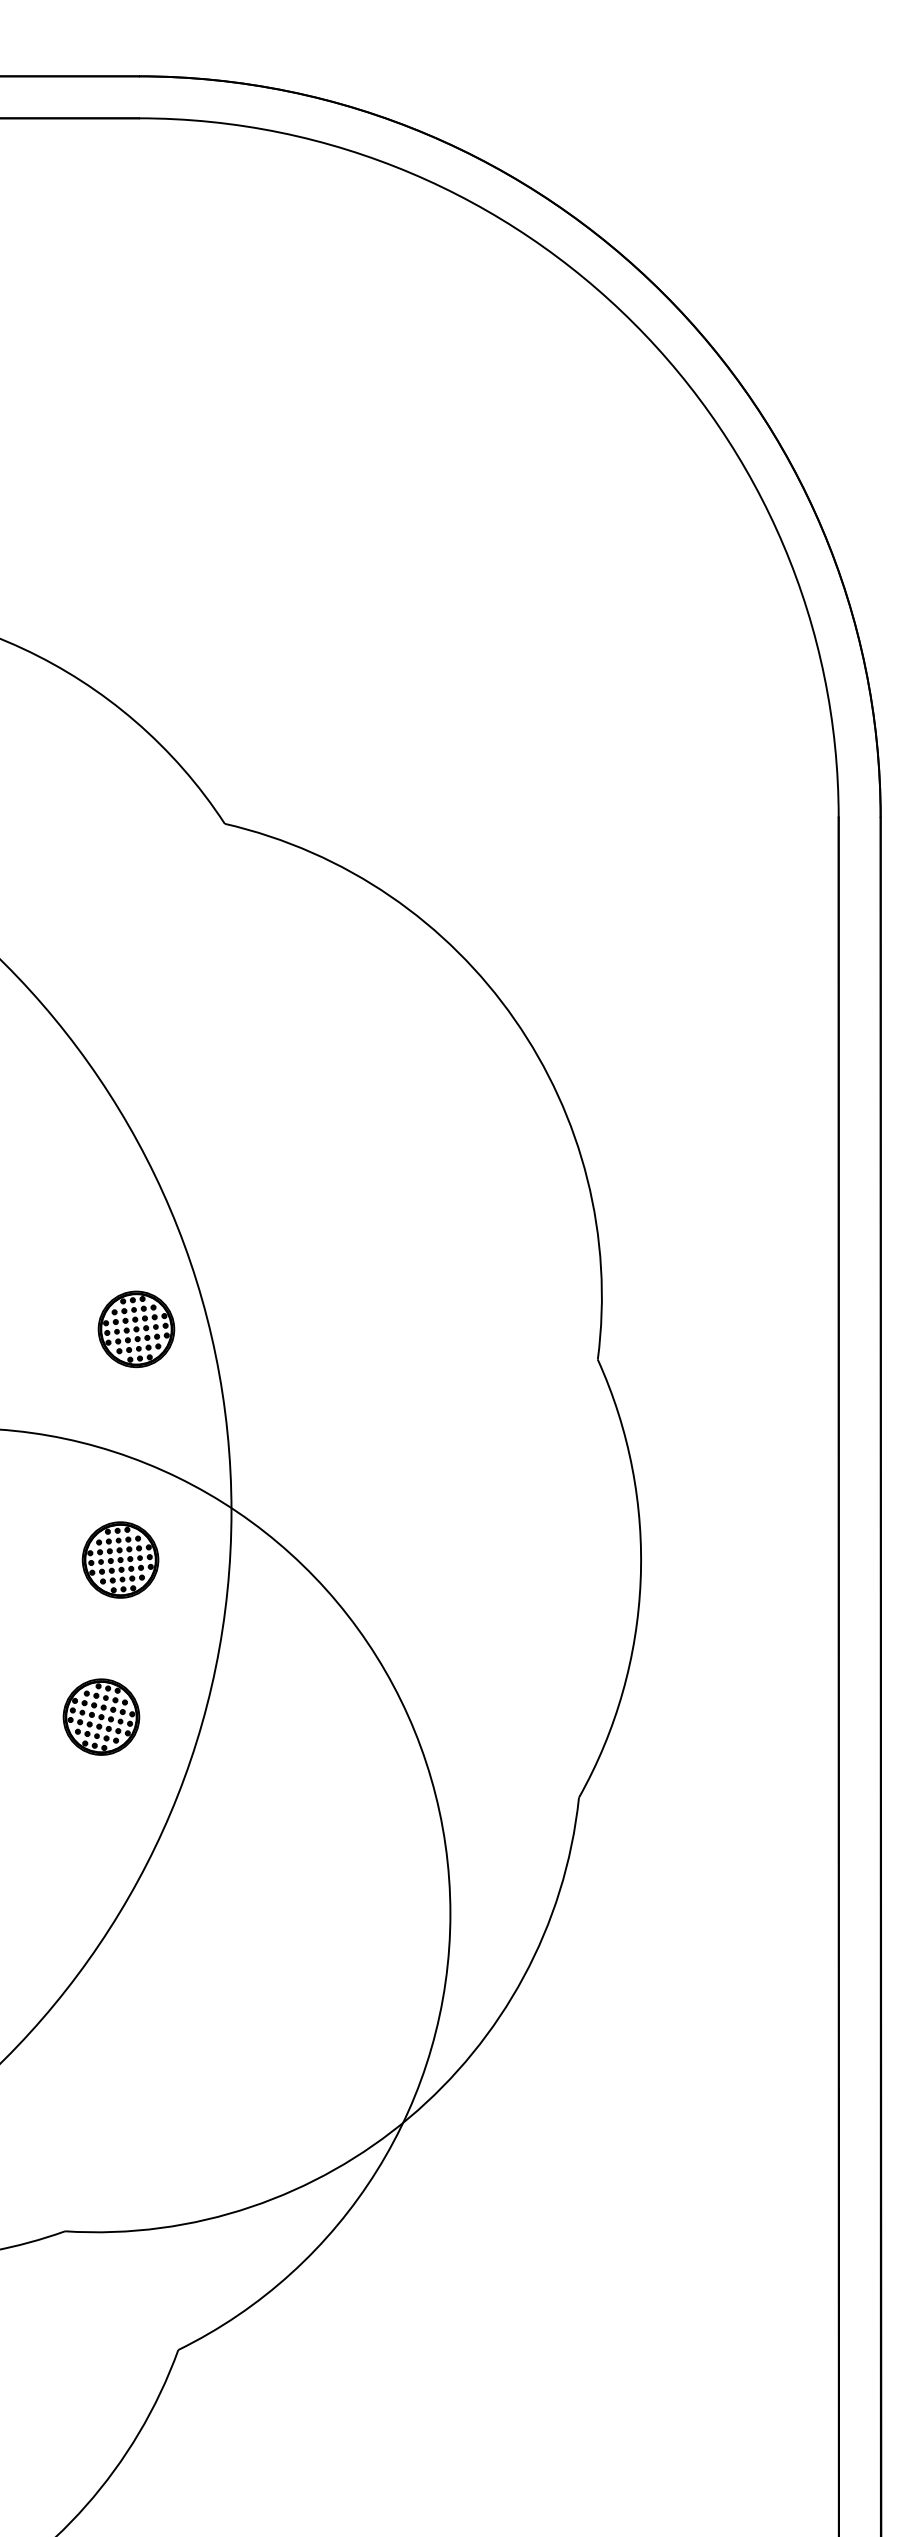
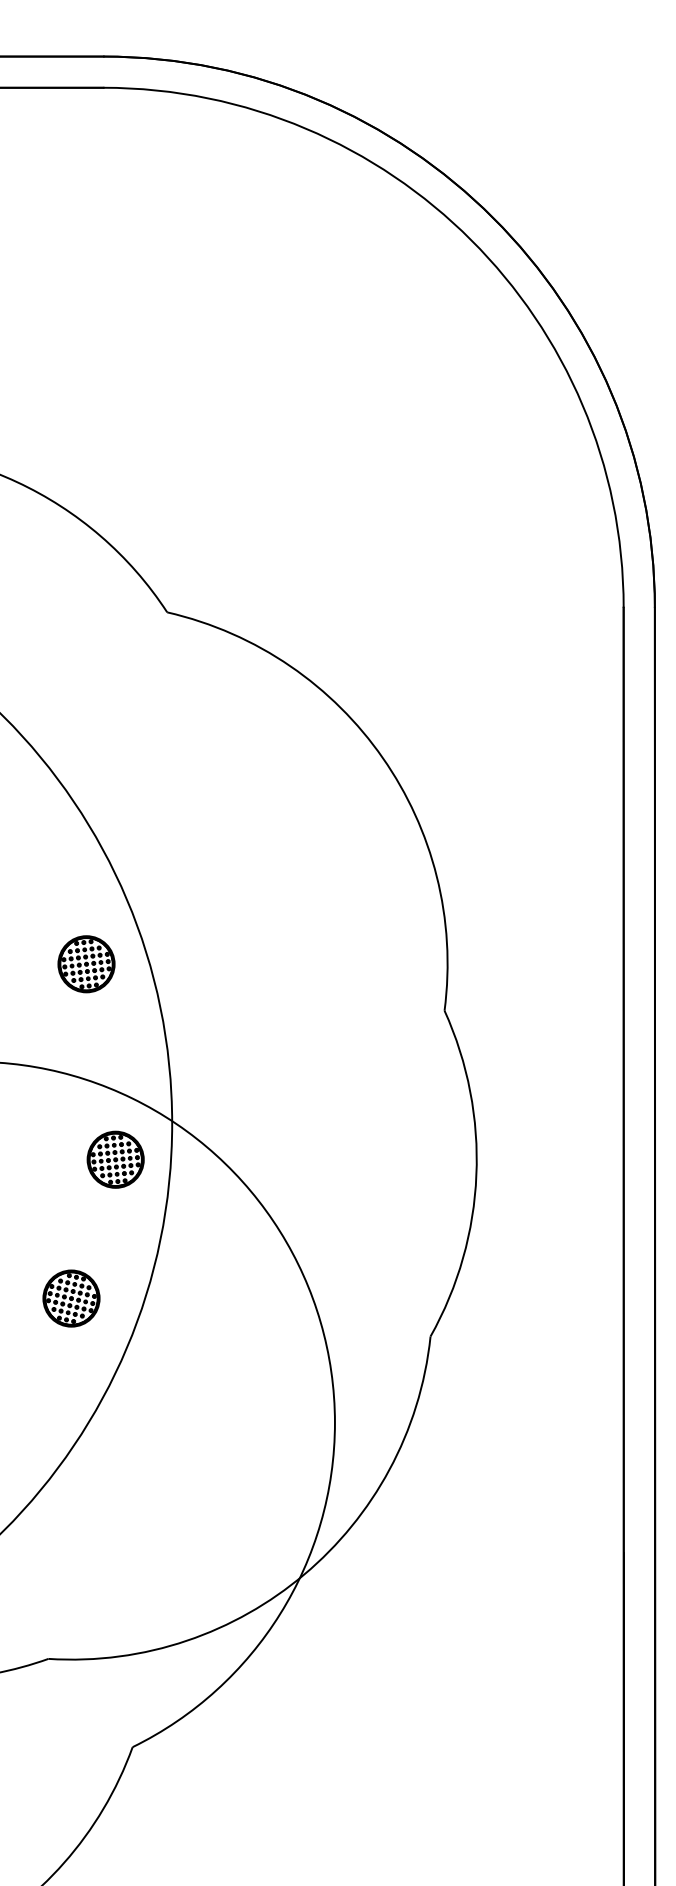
part: (136, 1329) -> (86, 964), moved
part: (120, 1559) -> (115, 1159), moved
part: (101, 1717) -> (71, 1298), moved

